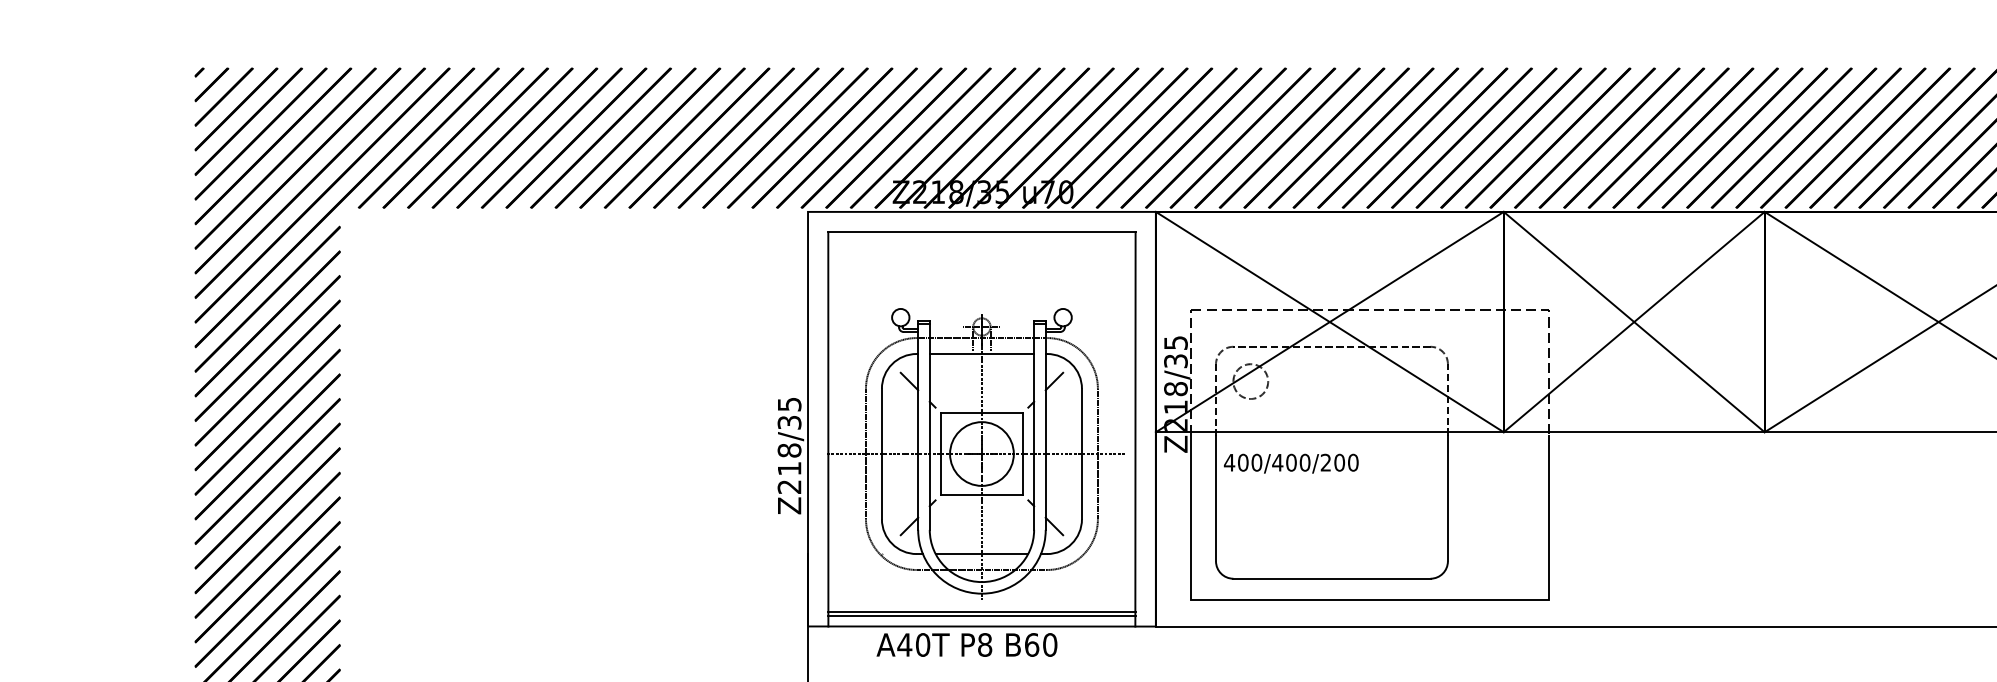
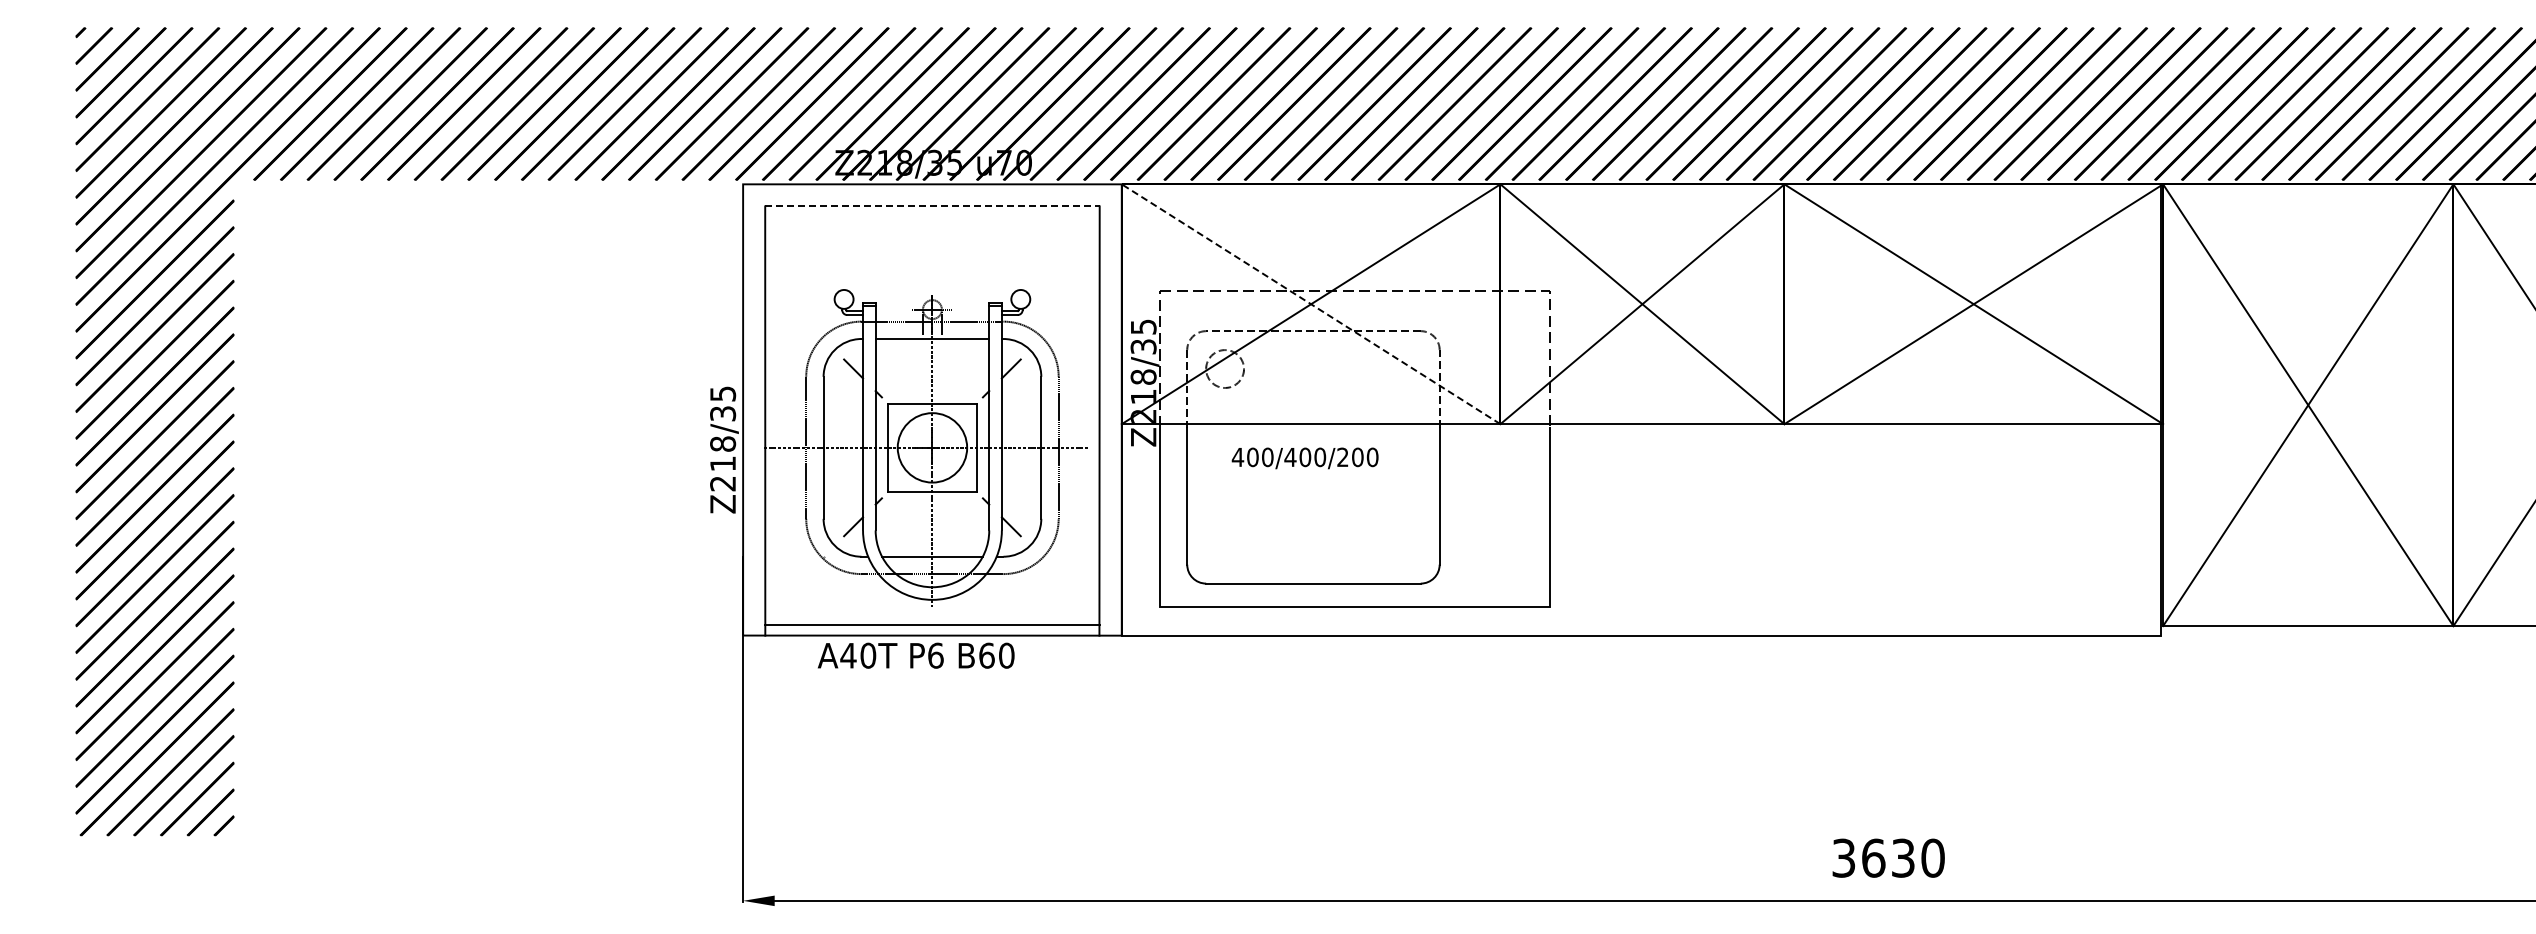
line: (981, 232) -> (932, 206), solid -> dashed
line: (1329, 321) -> (1310, 303), solid -> dashed
text: (1290, 463) -> (1304, 458), moved
line: (981, 611) -> (932, 619), removed
text: (984, 644) -> (935, 655), P8 -> P6

